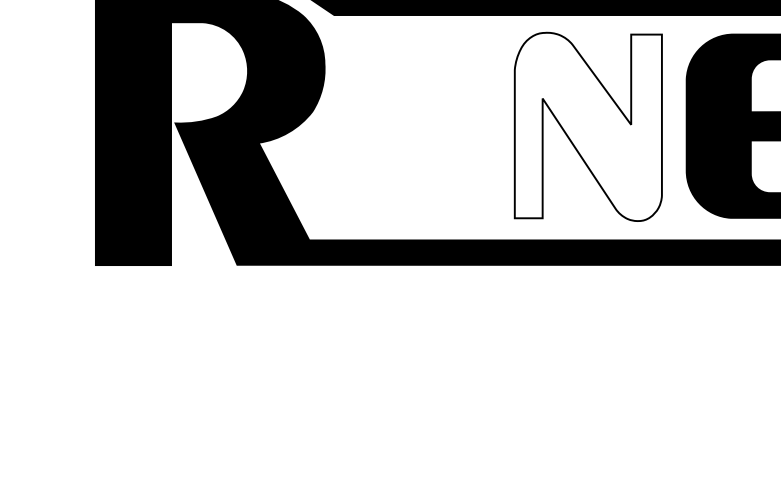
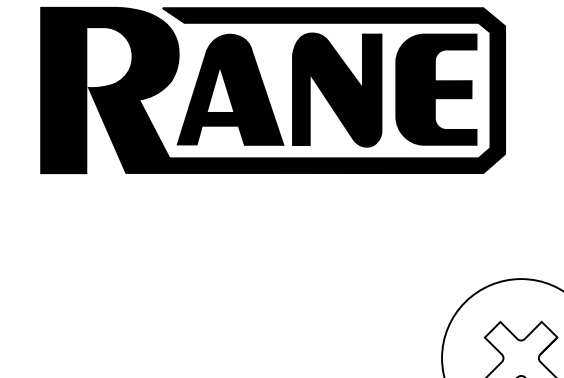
part: (410, 125) -> (230, 89), added
fill: (588, 125) -> (337, 89), added

